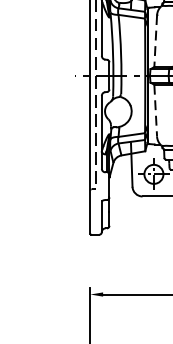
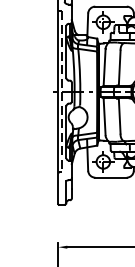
line: (155, 41) -> (104, 67), dashed -> solid
line: (155, 111) -> (104, 117), dashed -> solid

